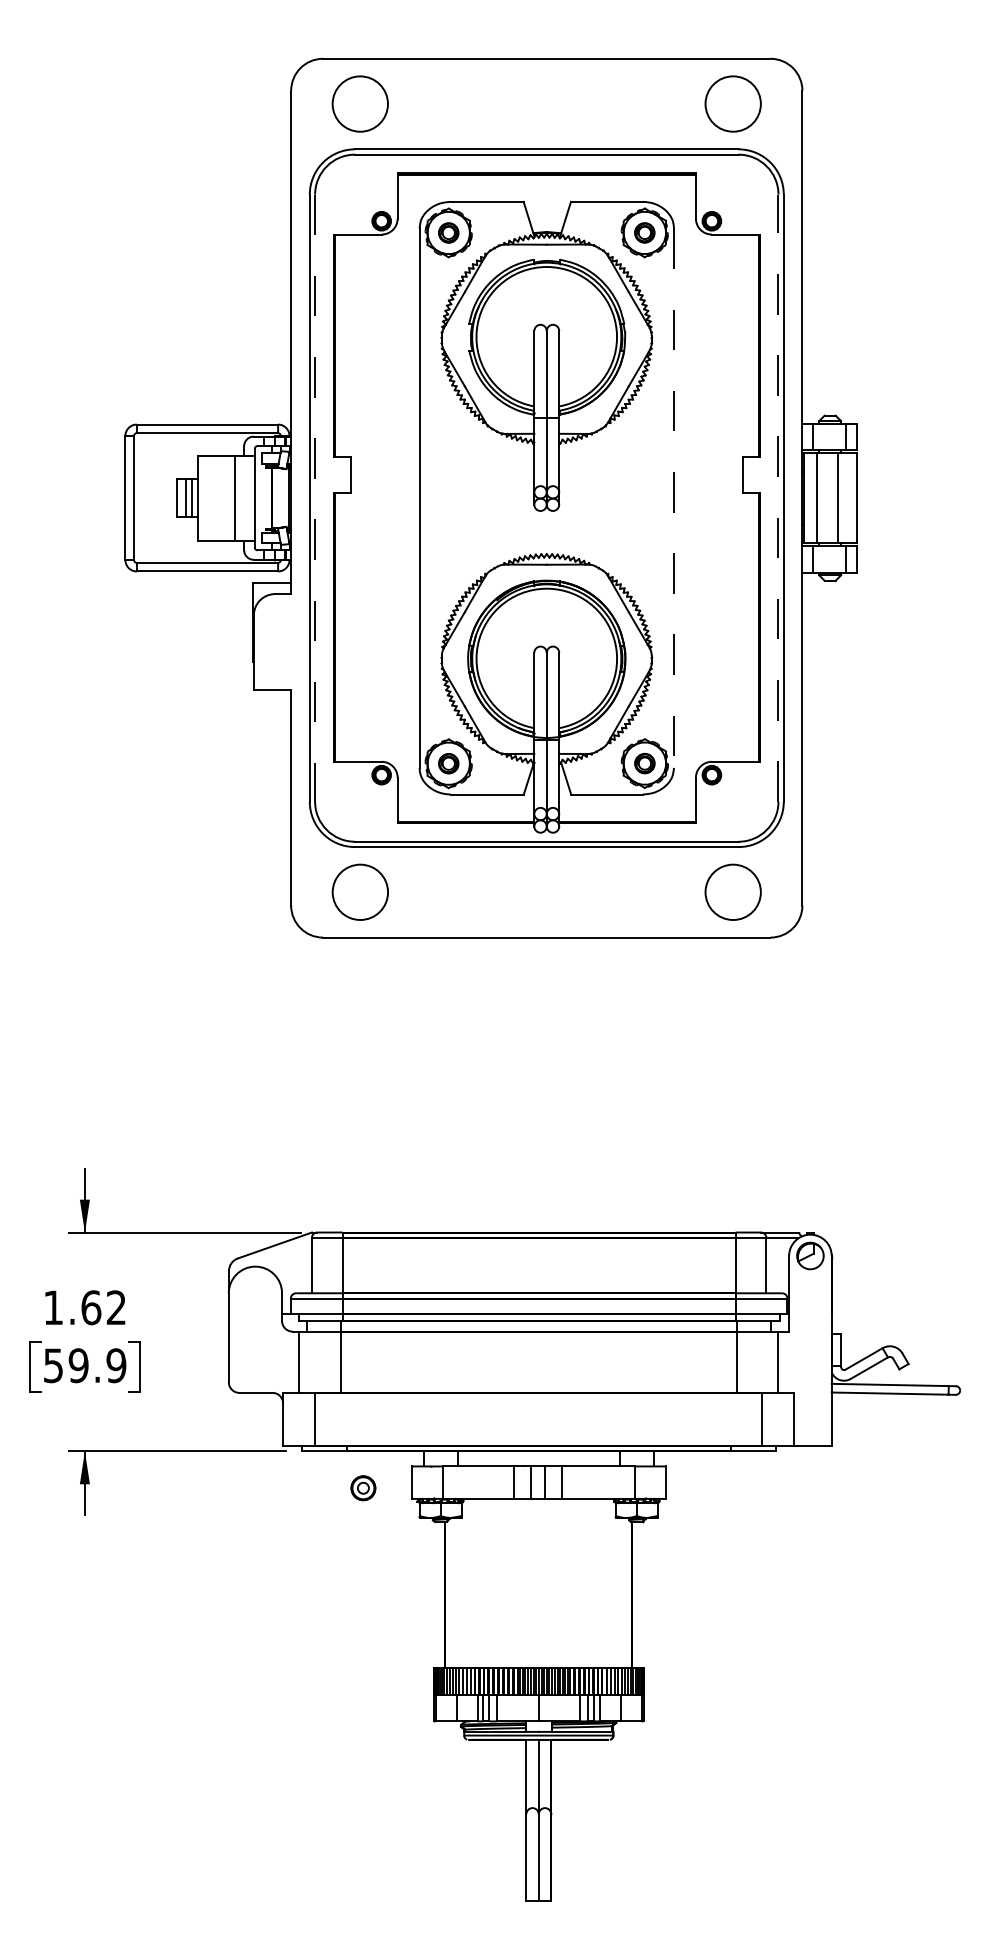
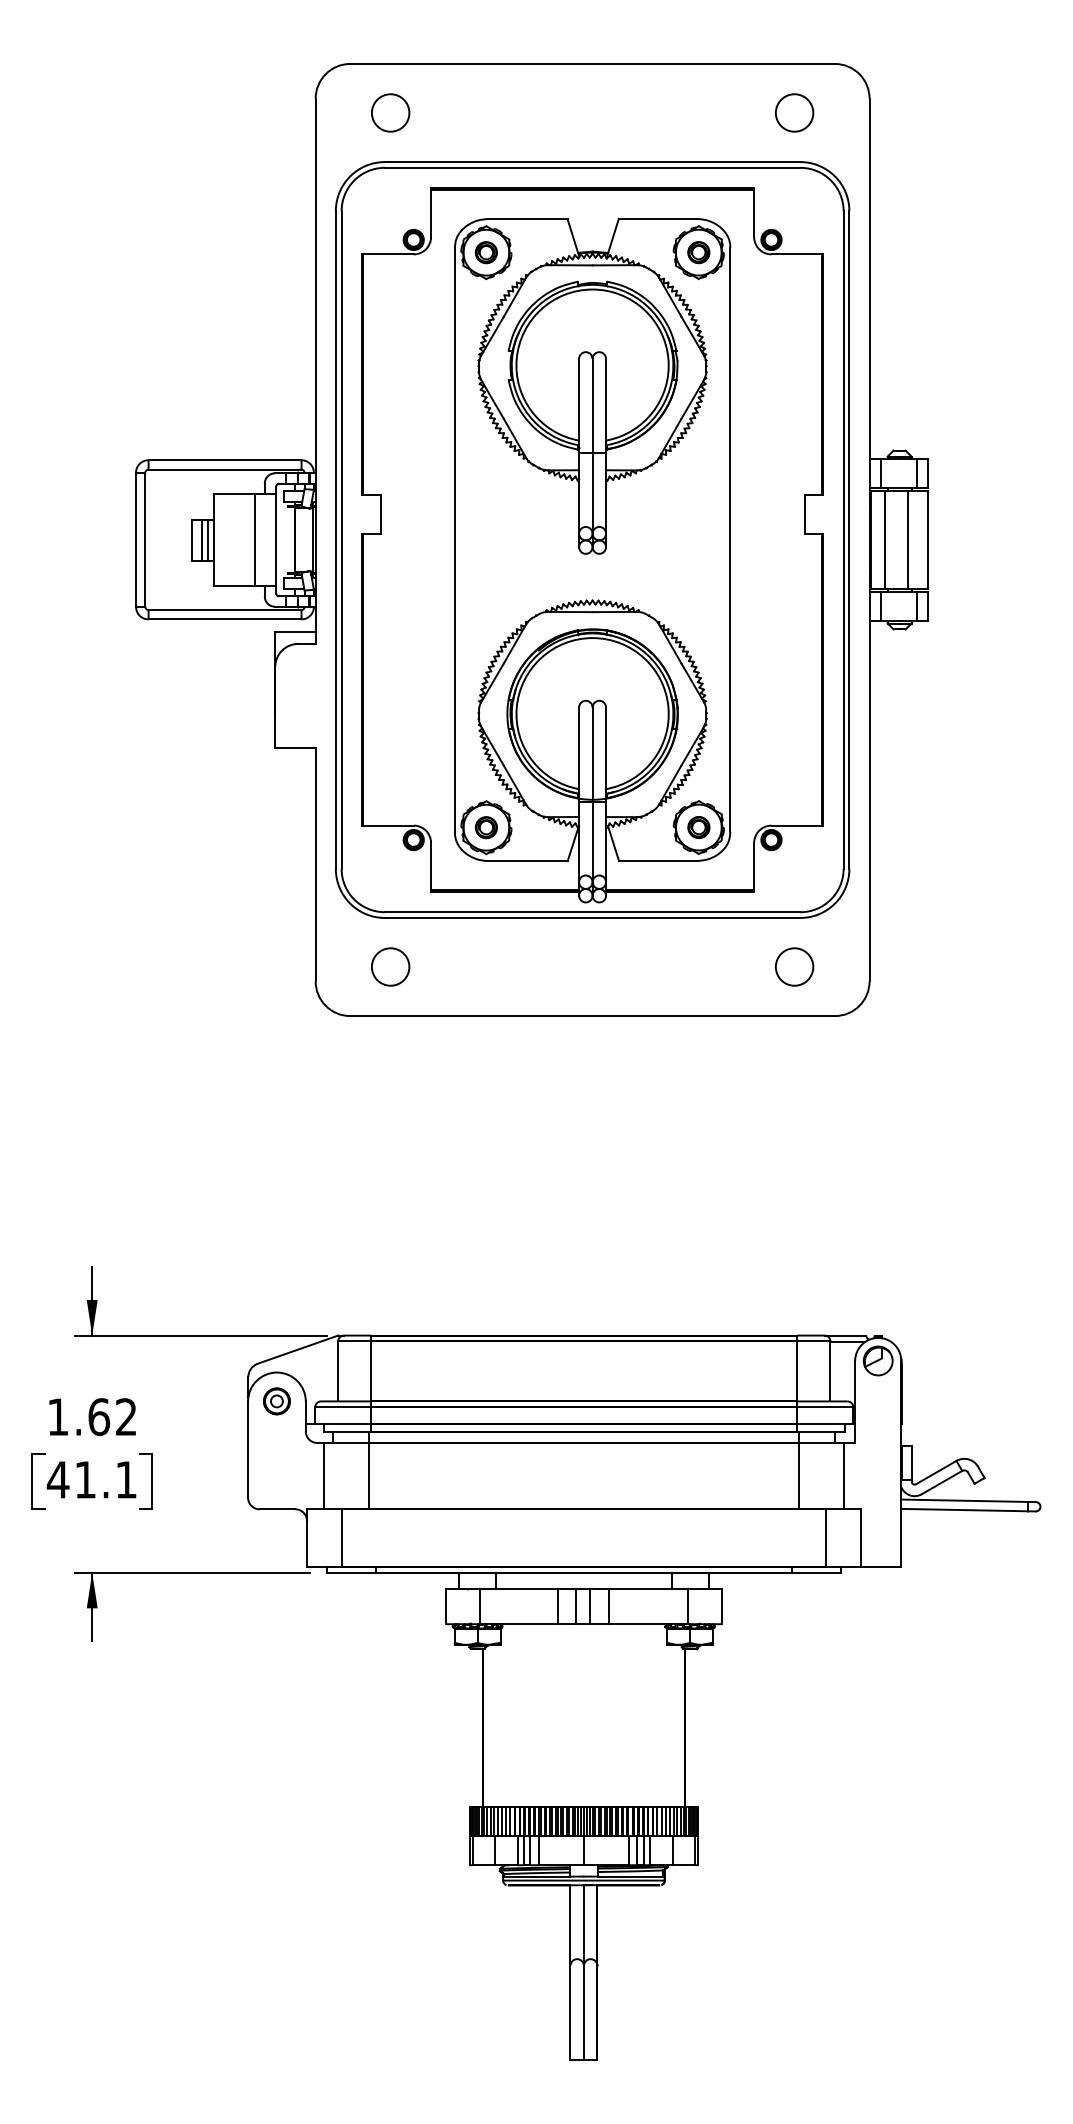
circle: (360, 103) -> (390, 112), size x0.62
circle: (732, 103) -> (793, 112), size x0.62
line: (315, 498) -> (342, 540), dashed -> solid
line: (673, 498) -> (729, 540), dashed -> solid
line: (778, 498) -> (843, 540), dashed -> solid
circle: (360, 892) -> (390, 967), size x0.62
circle: (732, 892) -> (793, 967), size x0.62
text: (84, 1365) -> (91, 1479), 59.9 -> 41.1
part: (363, 1488) -> (277, 1401), moved

